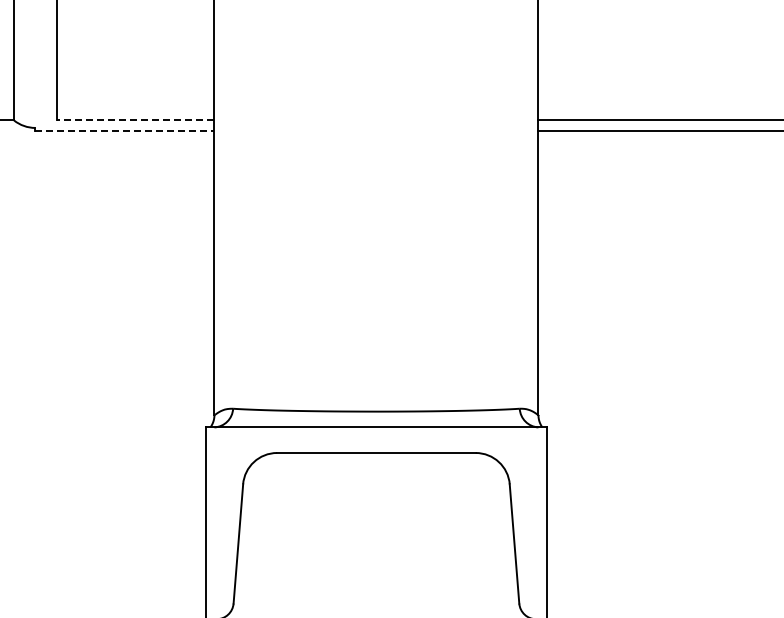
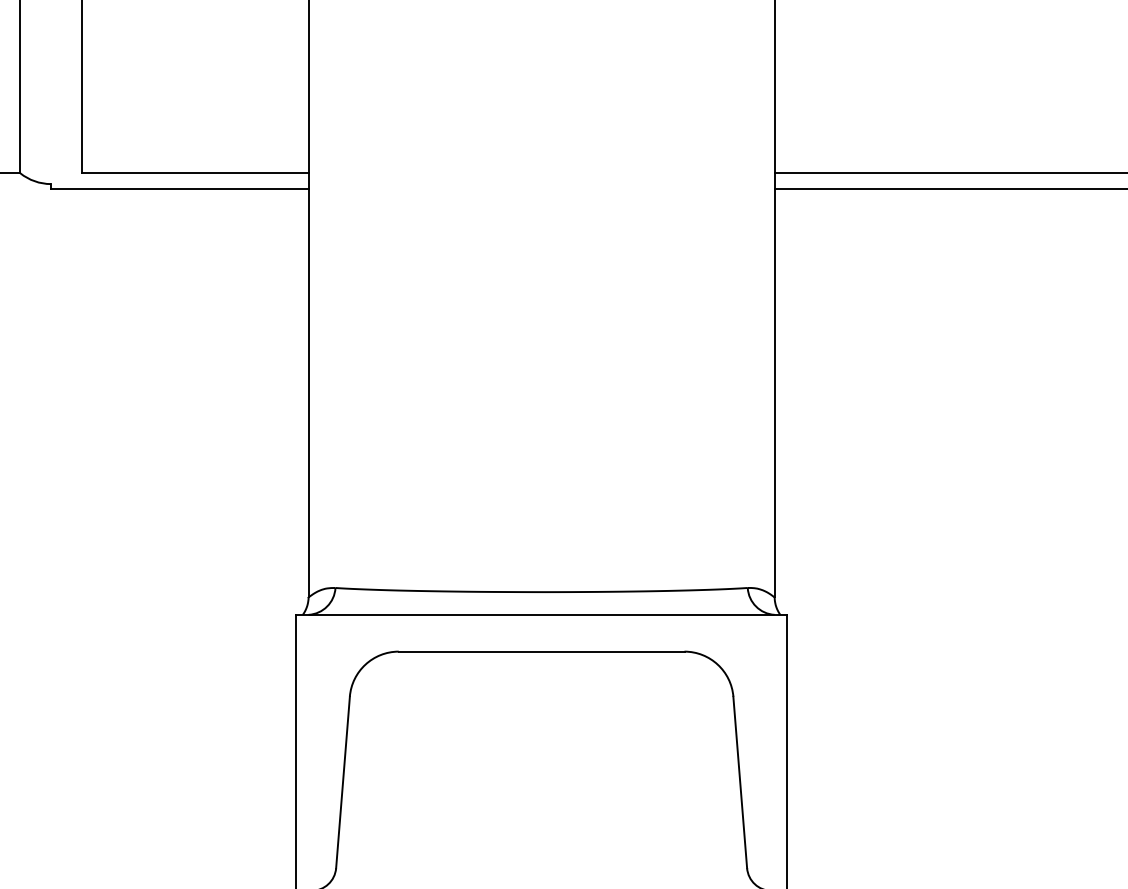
line: (135, 120) -> (195, 173), dashed -> solid
line: (124, 131) -> (179, 189), dashed -> solid

